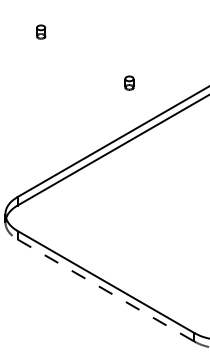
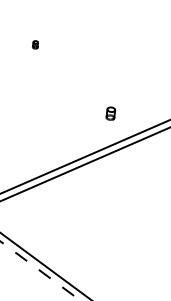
part: (40, 31) -> (35, 44), size x0.6
part: (129, 82) -> (110, 113), moved

